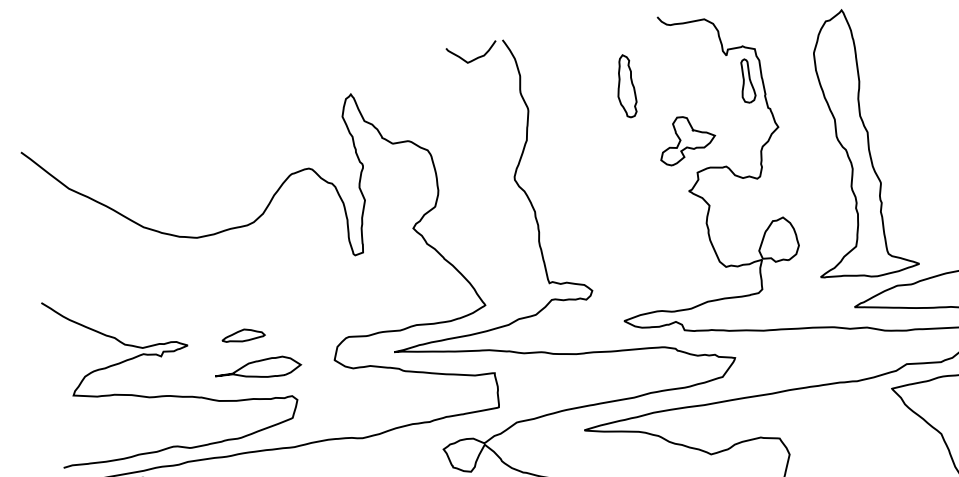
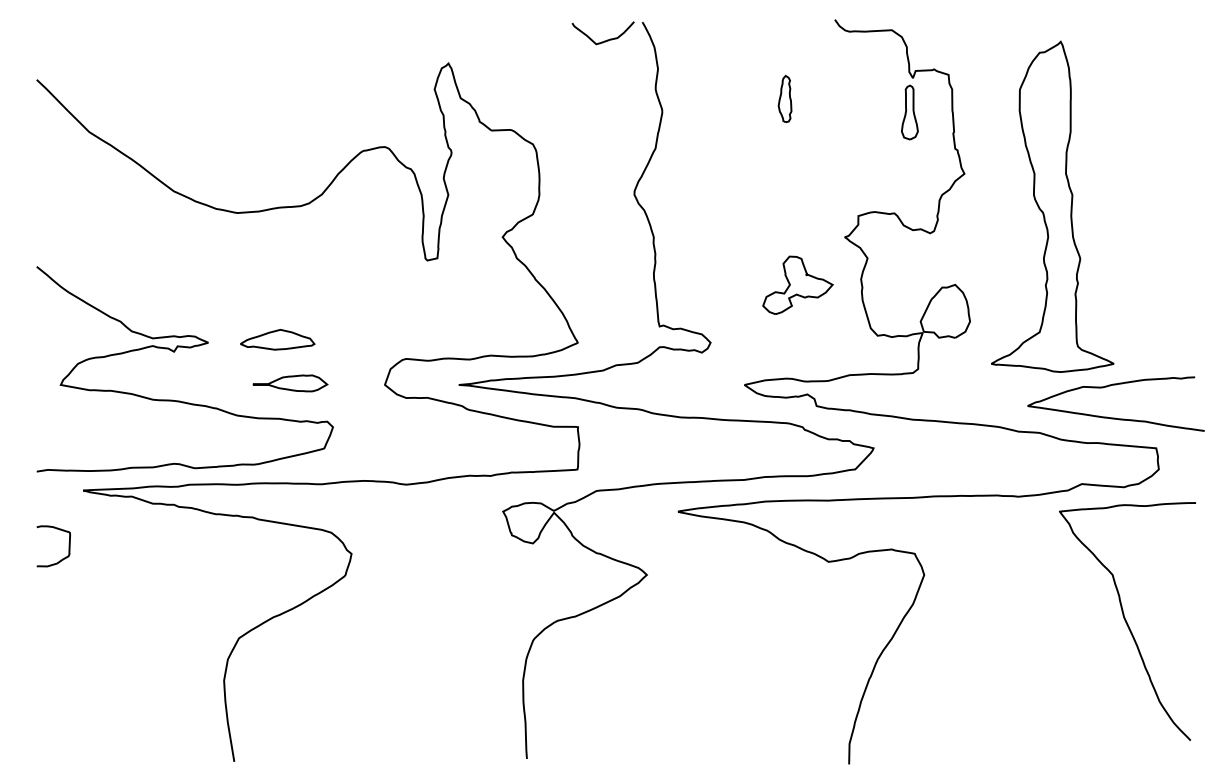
part: (746, 81) -> (909, 112), moved
part: (625, 86) -> (784, 98), size x0.6
part: (686, 139) -> (797, 284), moved
part: (243, 335) -> (277, 339), size x1.4
part: (258, 369) -> (290, 383), size x0.7

